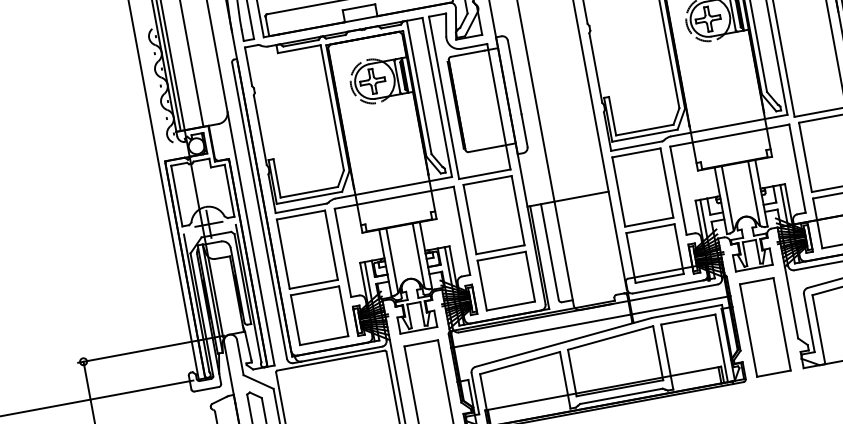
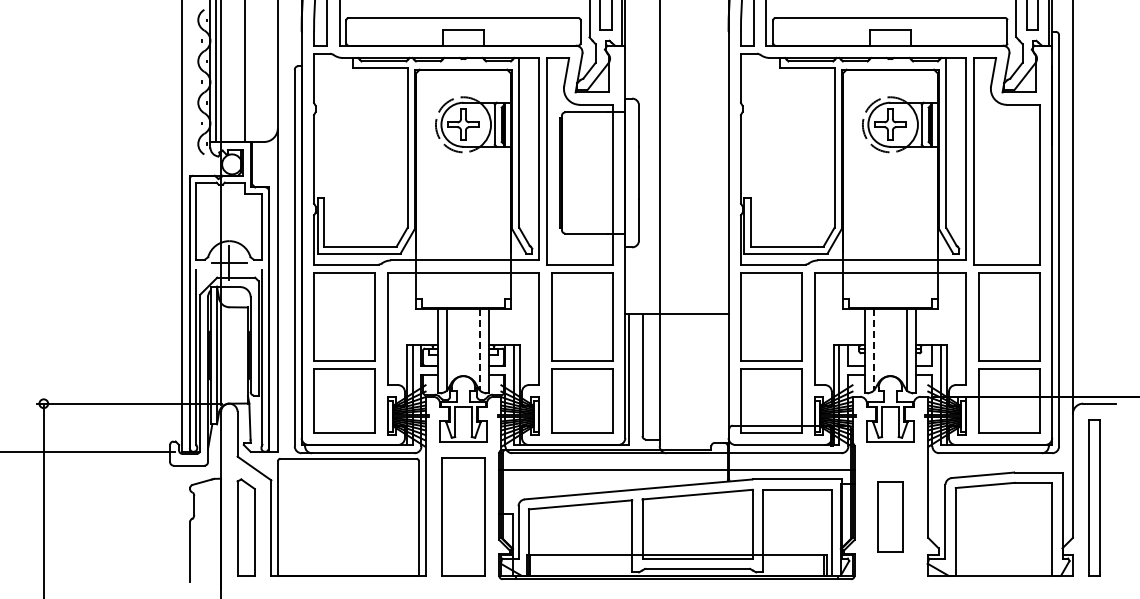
line: (727, 199) -> (873, 350), solid -> dashed
line: (418, 256) -> (480, 350), solid -> dashed
part: (765, 327) -> (890, 516), size x0.6

